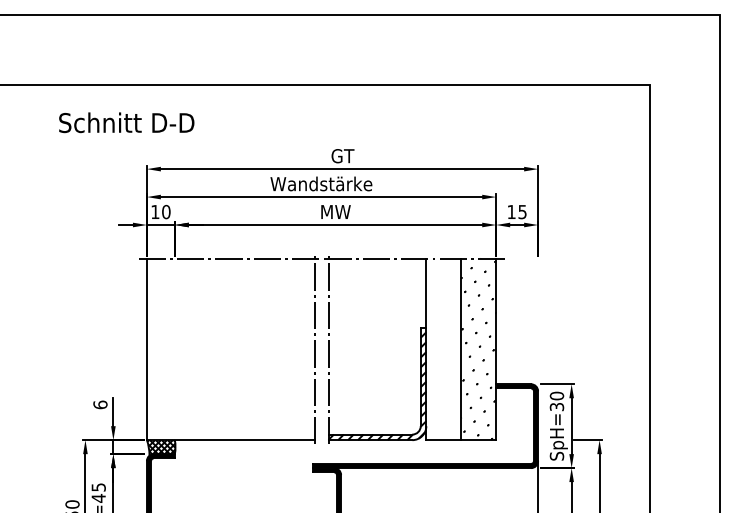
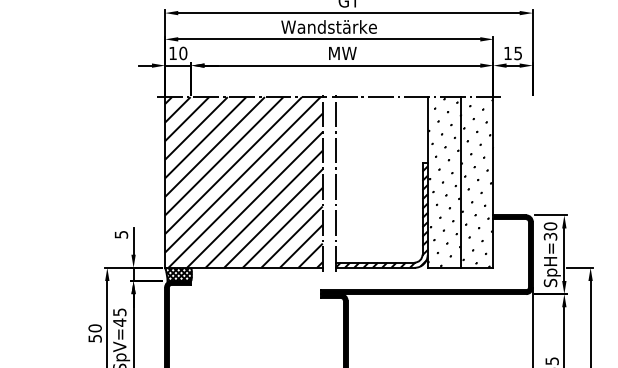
hatch: (443, 348) -> (443, 181), added
hatch: (230, 349) -> (243, 182), added
text: (100, 404) -> (121, 234), 6 -> 5

